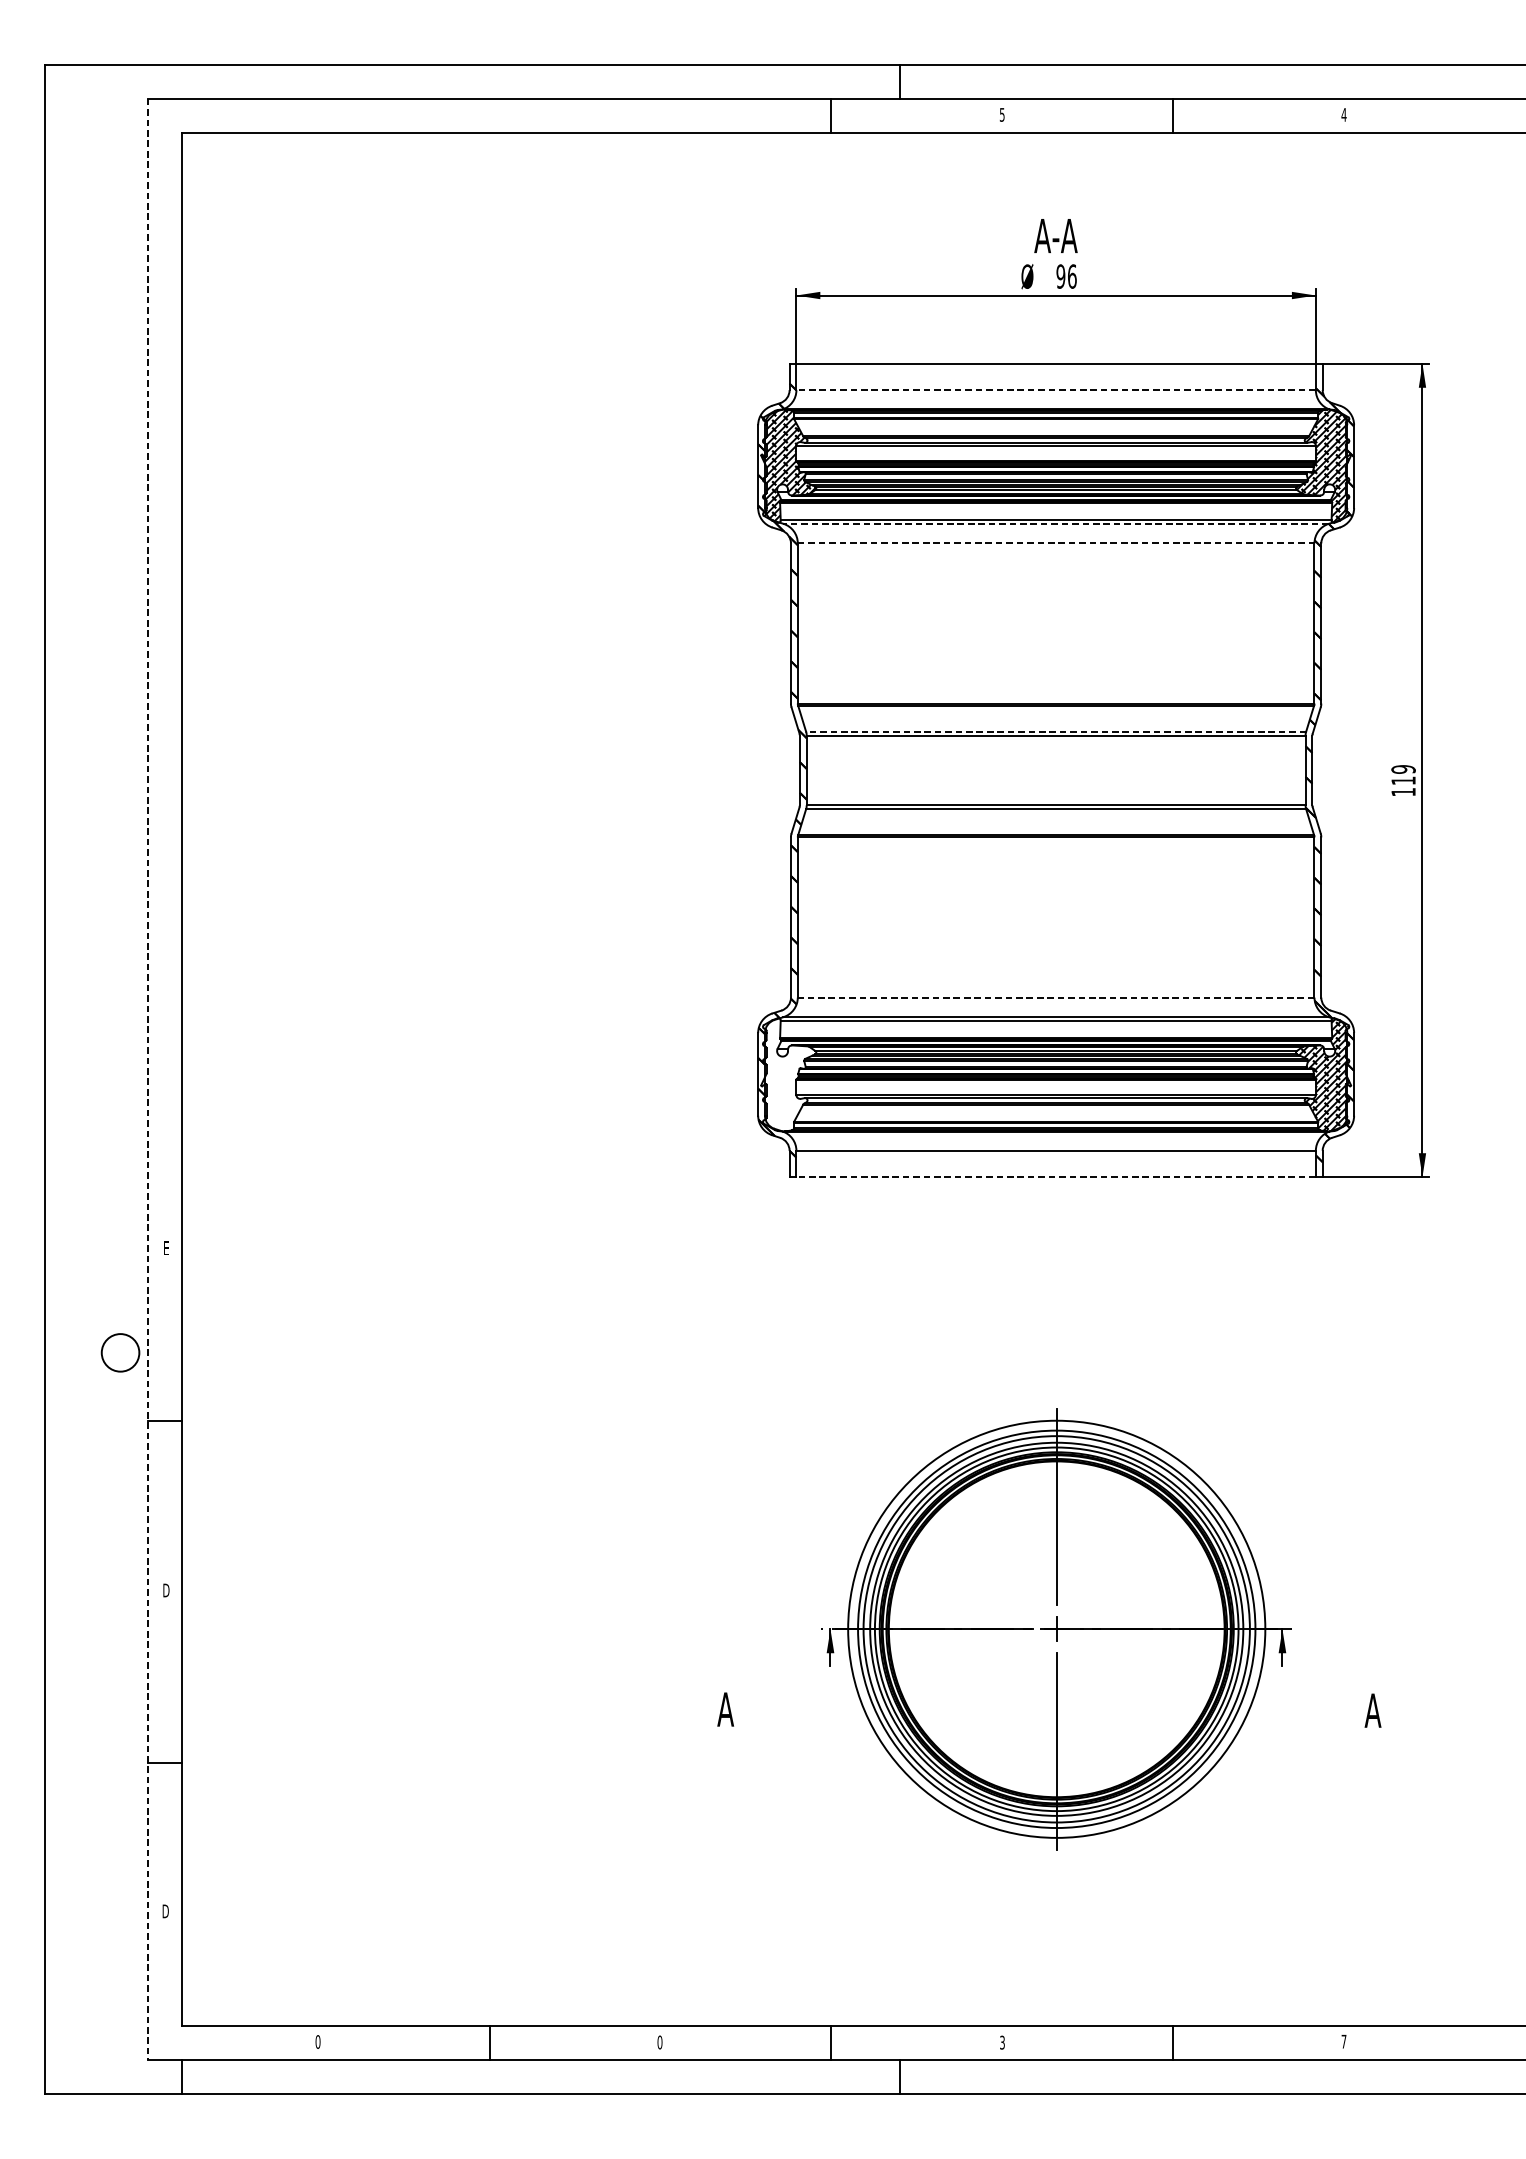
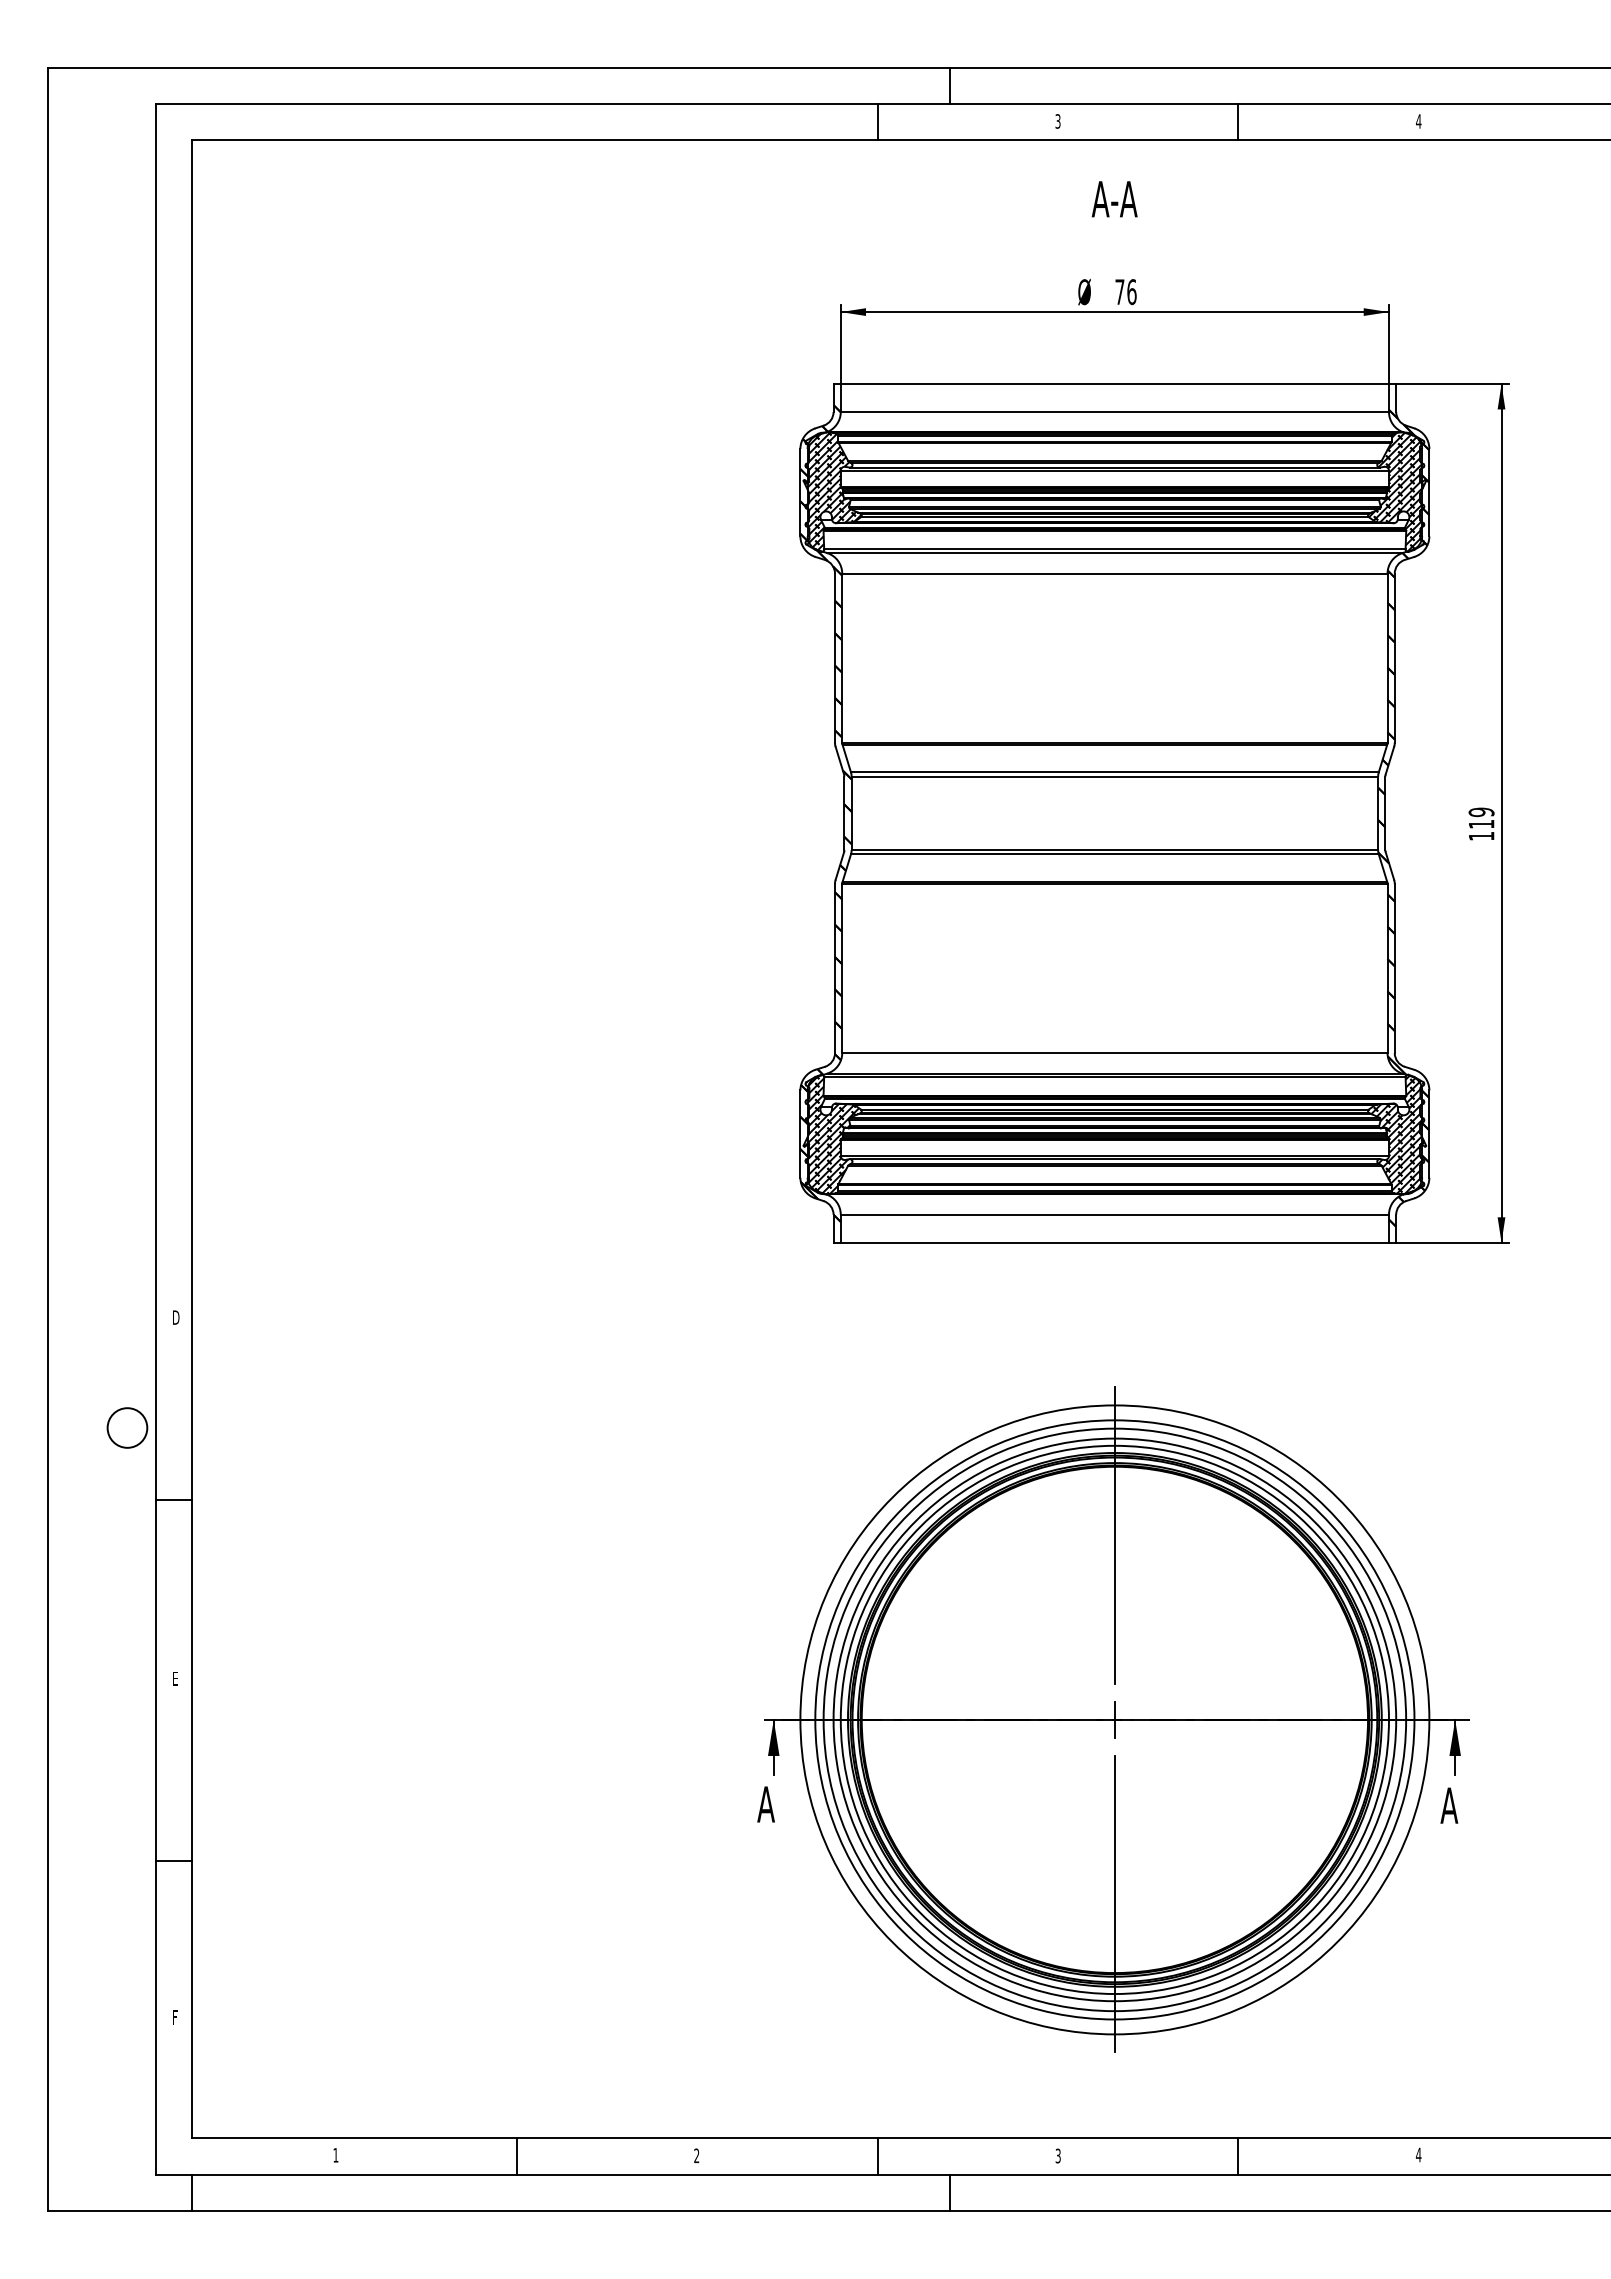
text: (1001, 113) -> (1057, 120), 5 -> 3
text: (1055, 236) -> (1114, 199), moved
text: (1060, 276) -> (1119, 292), 96 -> 76
line: (1055, 389) -> (1114, 411), dashed -> solid
line: (1055, 524) -> (1114, 553), dashed -> solid
line: (1055, 543) -> (1114, 573), dashed -> solid
line: (1055, 731) -> (1114, 772), dashed -> solid
line: (1055, 998) -> (1114, 1053), dashed -> solid
hatch: (787, 1074) -> (831, 1134), added
line: (148, 1079) -> (156, 1139), dashed -> solid
line: (1055, 1177) -> (1114, 1242), dashed -> solid
text: (167, 1248) -> (176, 1317), E -> D
text: (166, 1590) -> (175, 1678), D -> E
part: (1057, 1629) -> (1116, 1719), size x1.43
text: (166, 1911) -> (175, 2017), D -> F
text: (1343, 2041) -> (1418, 2154), 7 -> 4
text: (317, 2042) -> (335, 2155), 0 -> 1
text: (659, 2042) -> (696, 2155), 0 -> 2

